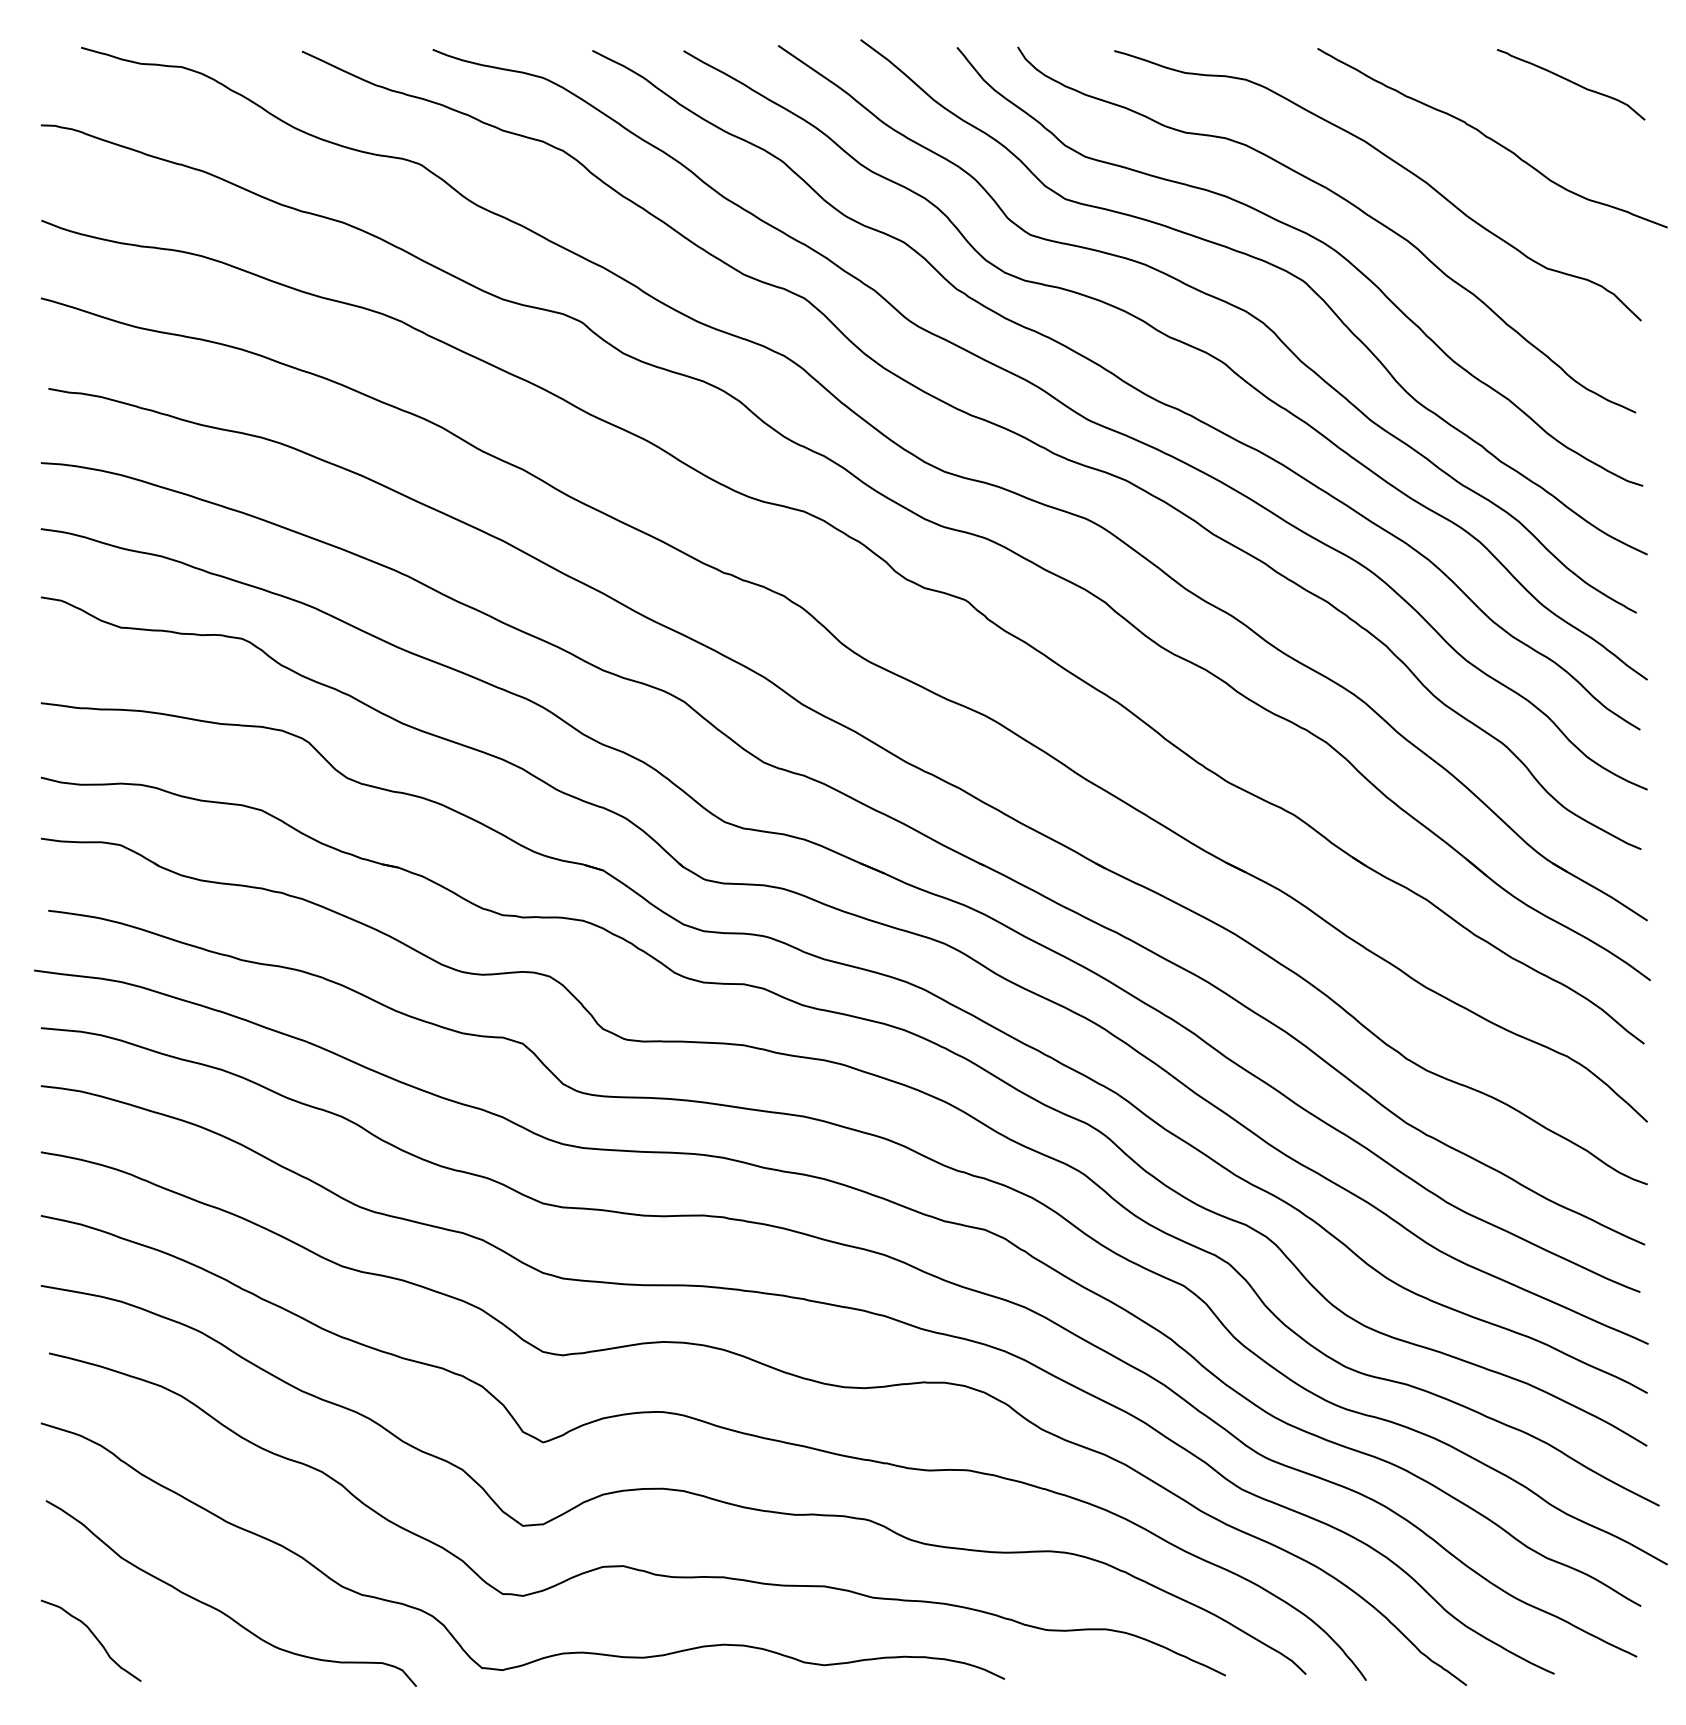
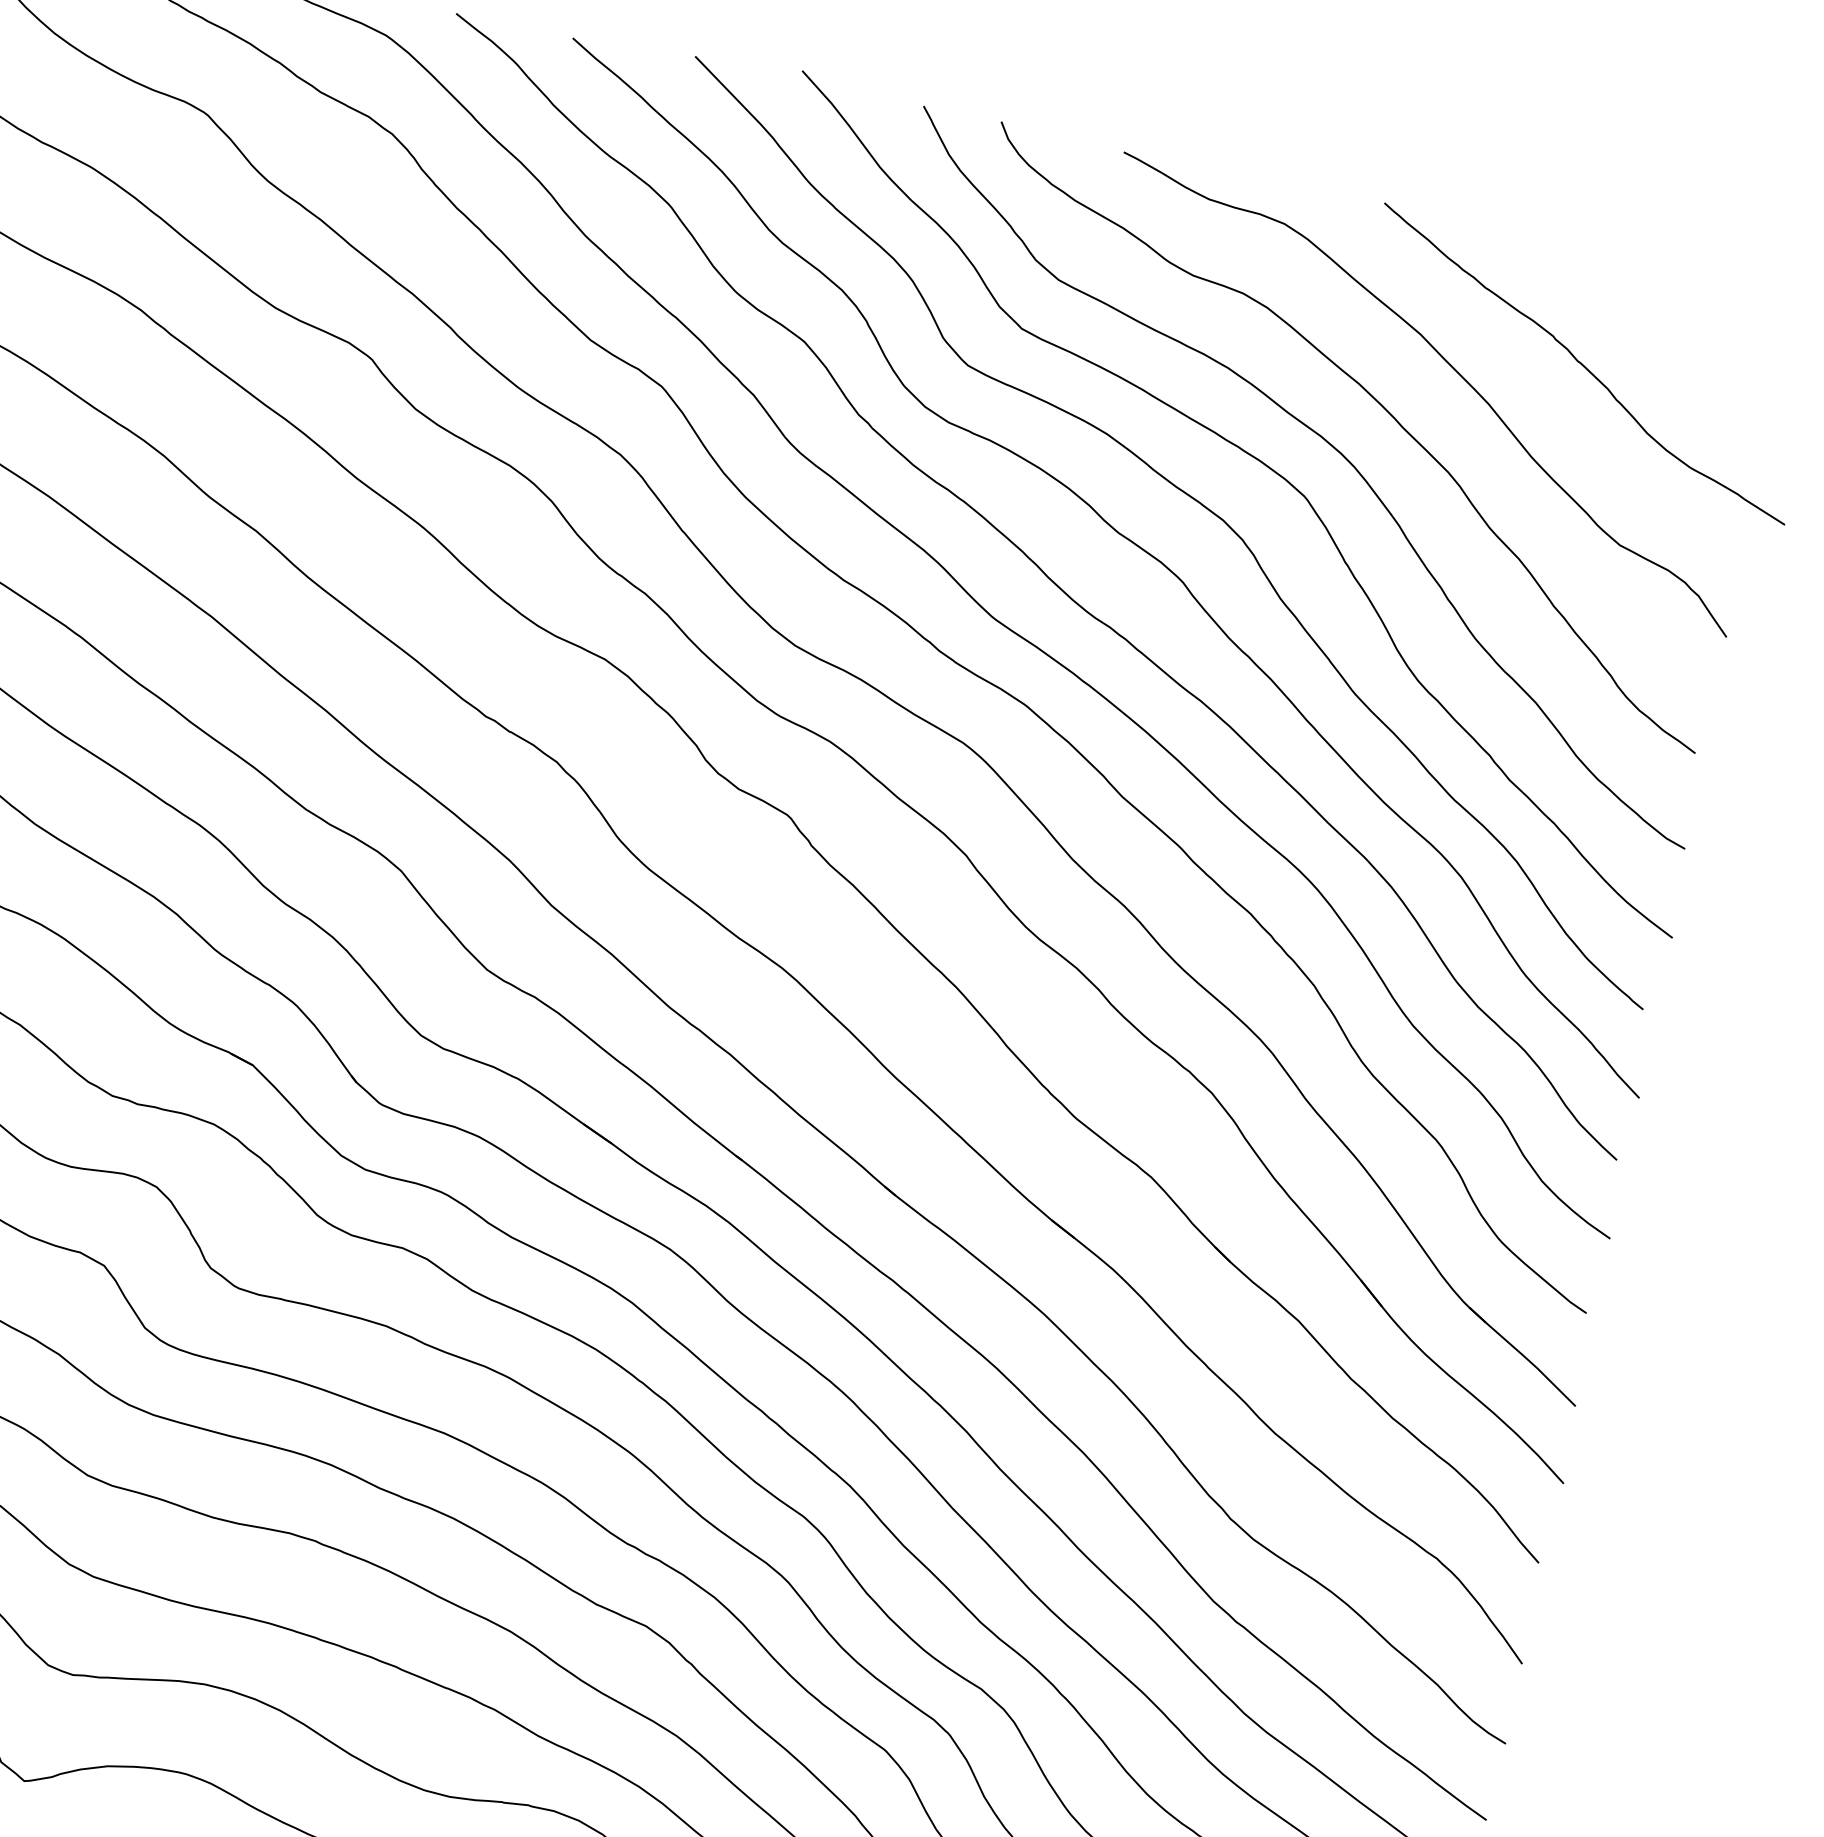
curve: (1572, 83) -> (1701, 315), removed

